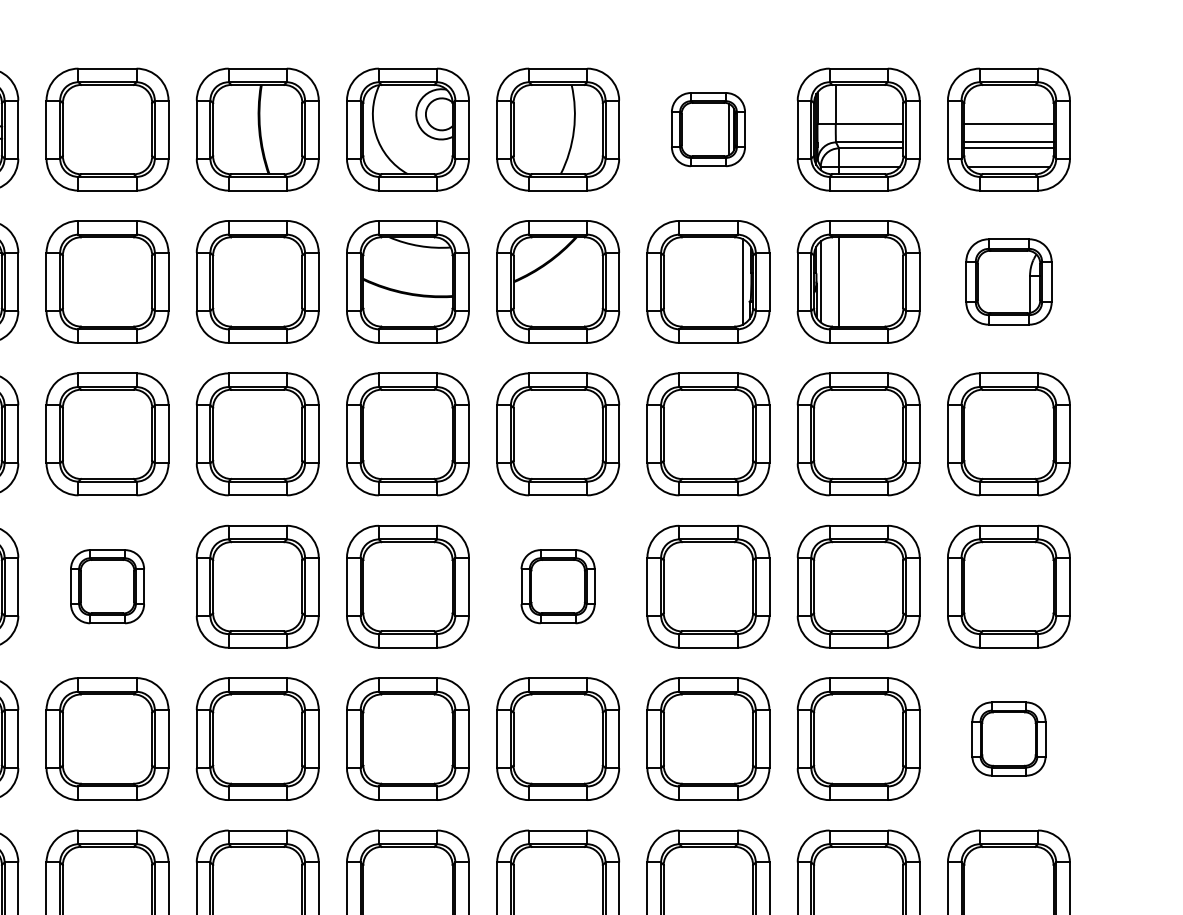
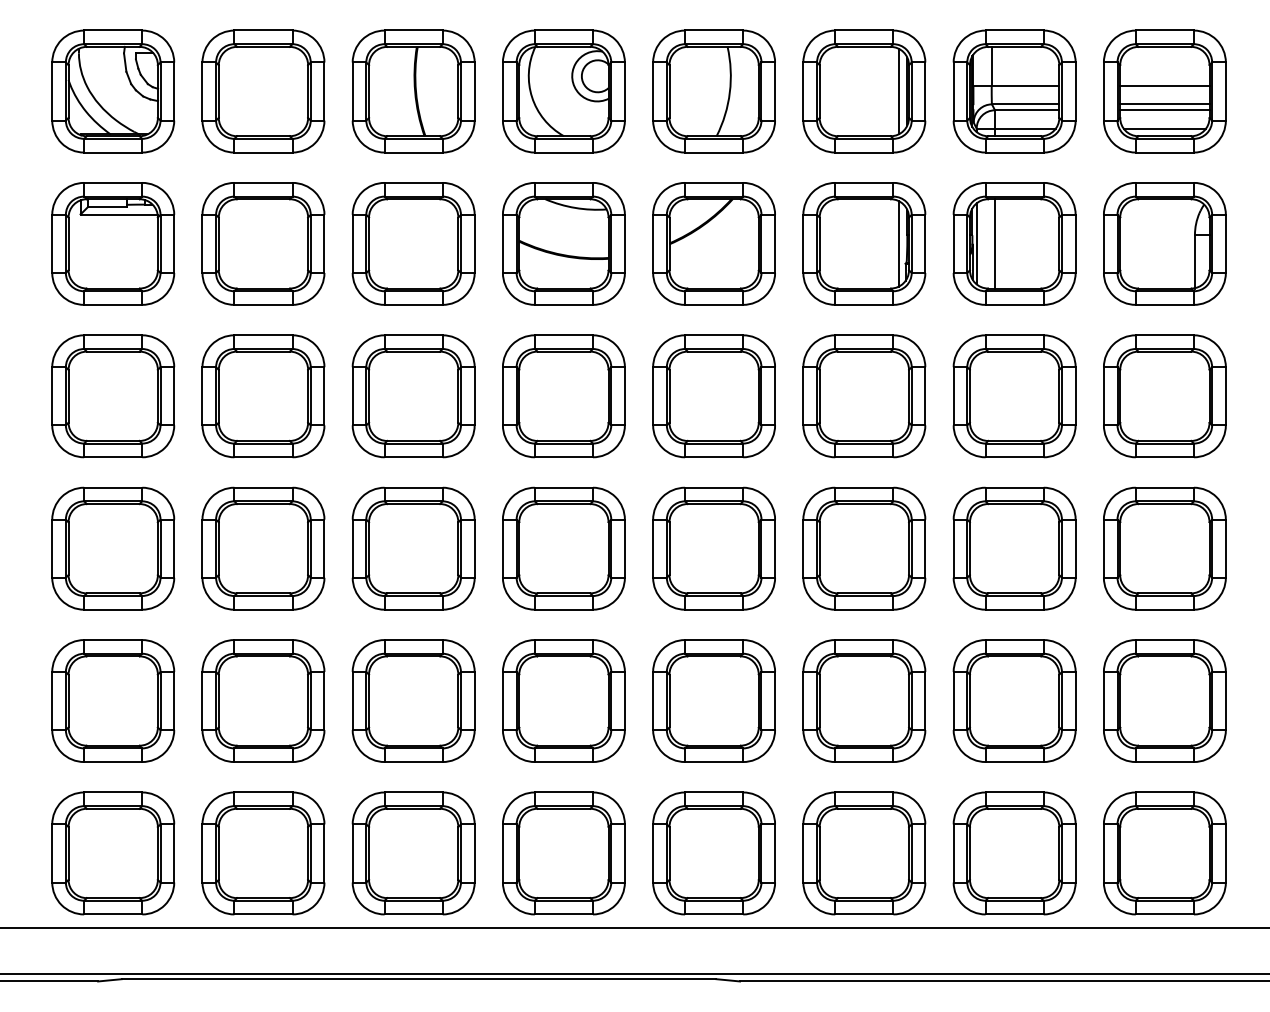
part: (708, 129) -> (864, 91), size x1.67
part: (1008, 281) -> (1164, 243), size x1.43
part: (107, 586) -> (263, 548), size x1.67
part: (557, 586) -> (713, 548), size x1.67
part: (1008, 738) -> (1164, 700), size x1.67

